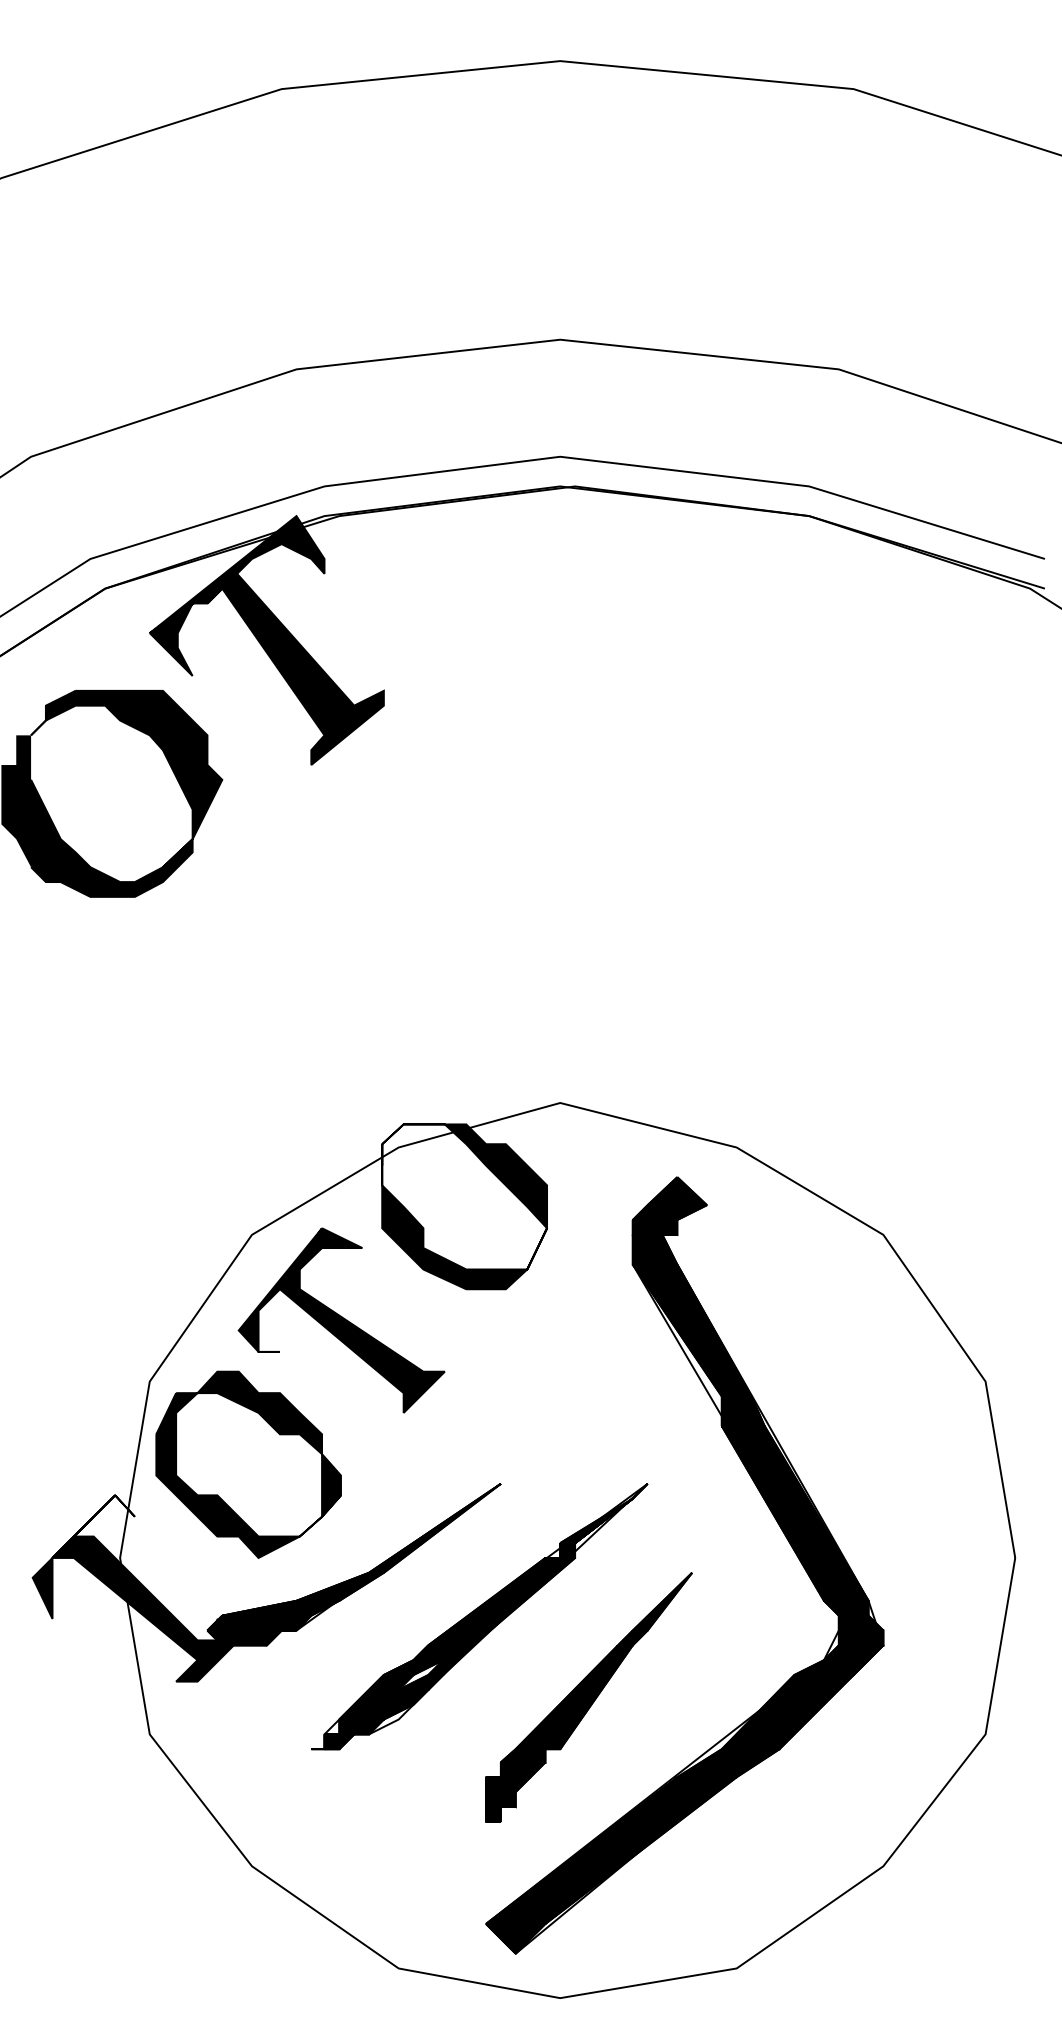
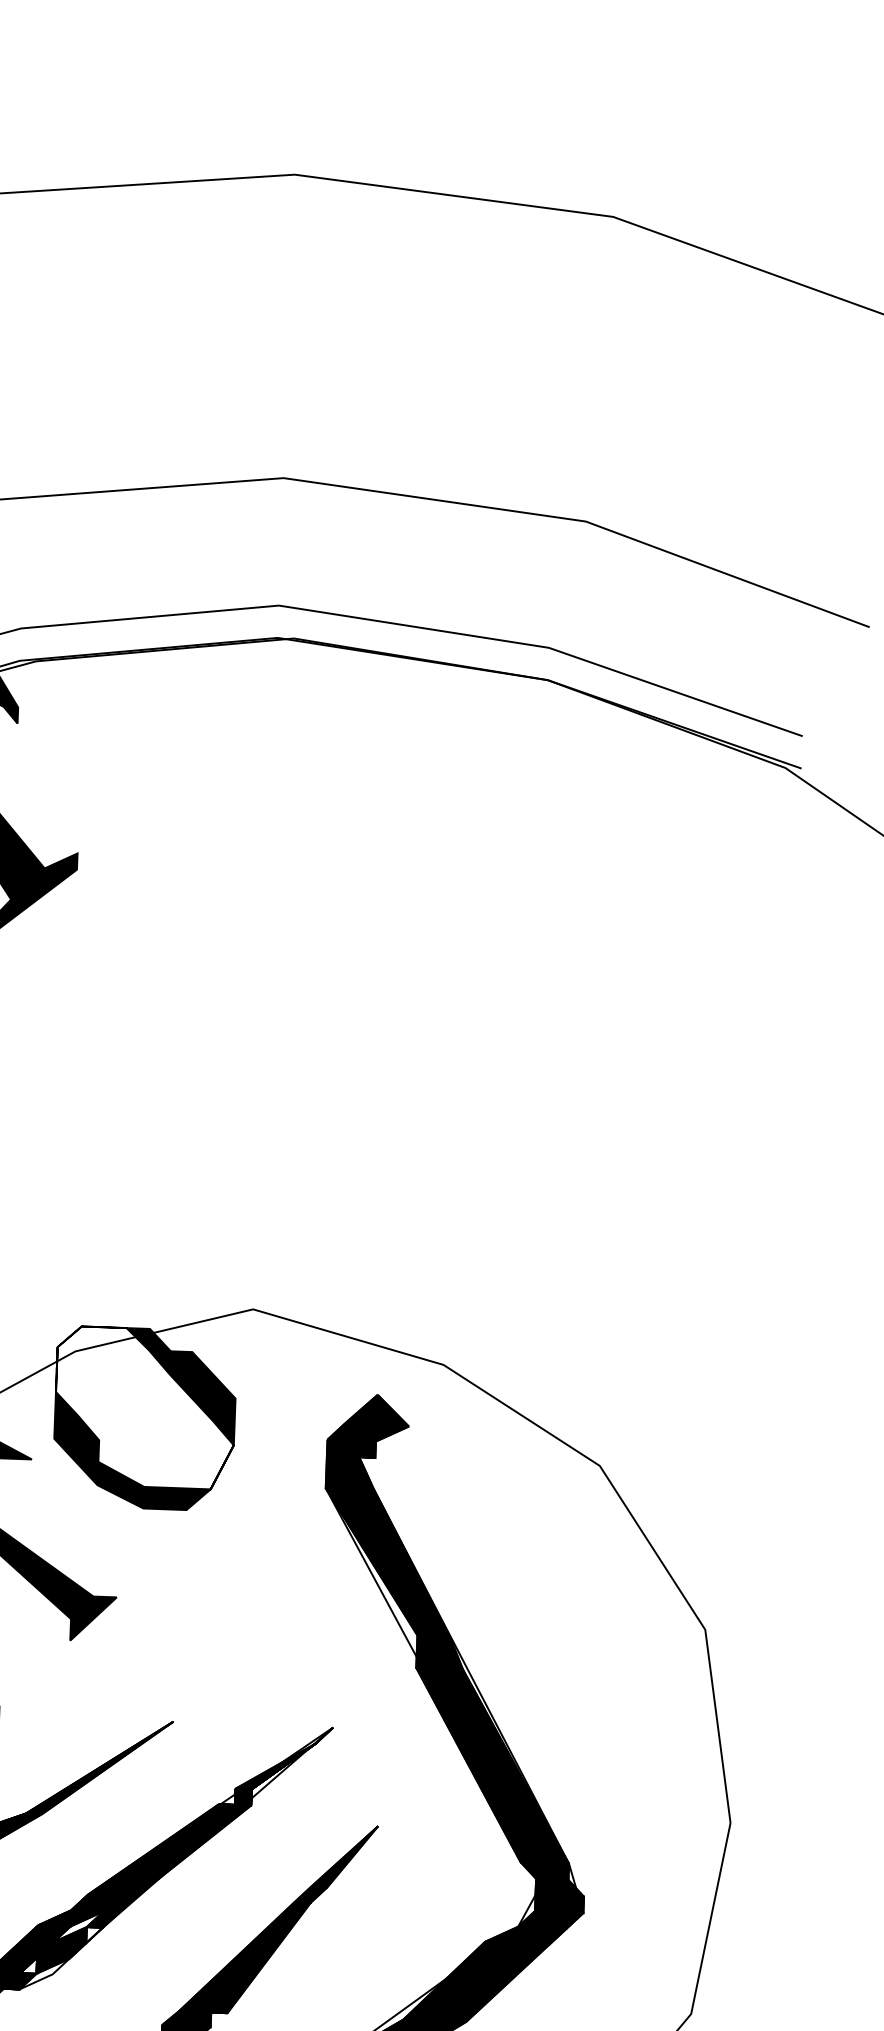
fill: (435, 1682) -> (94, 1935), removed
fill: (376, 1711) -> (28, 1964), removed

